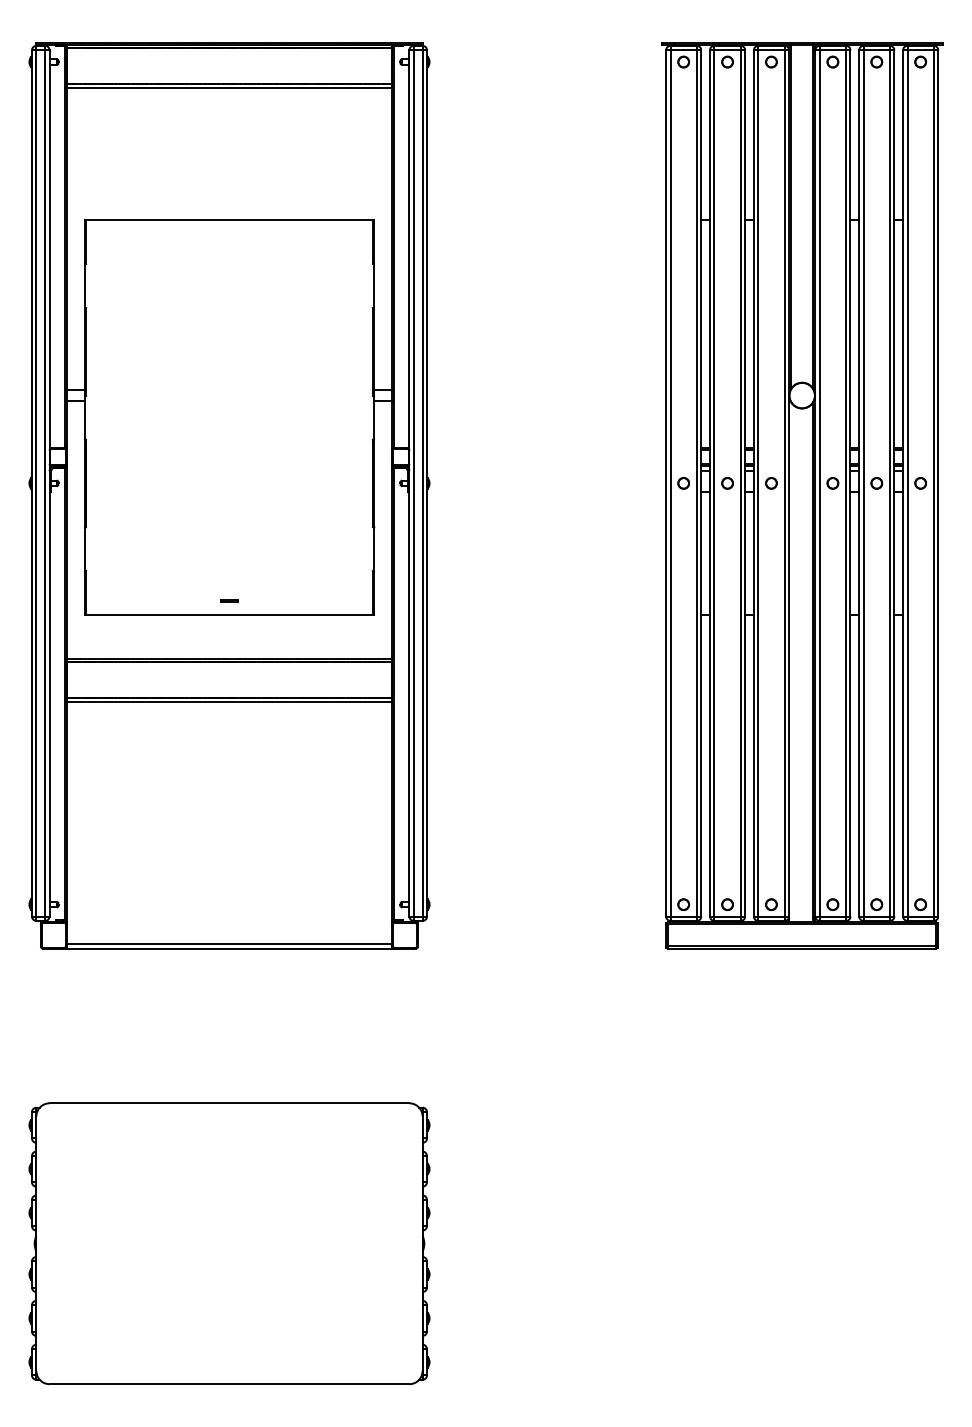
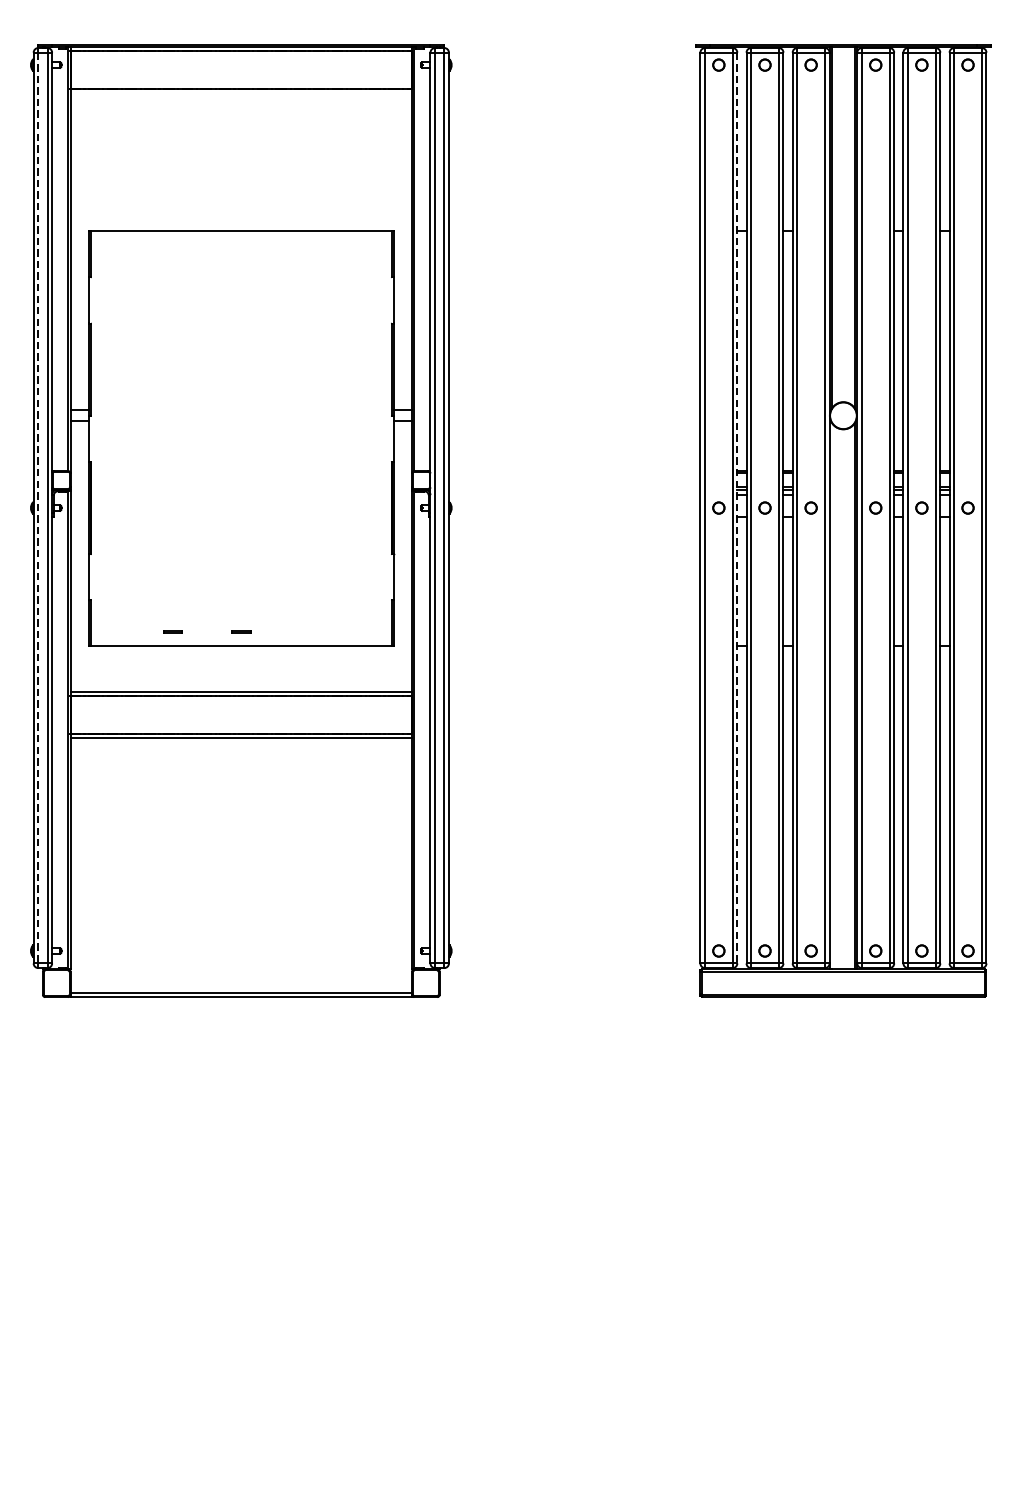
line: (229, 88) -> (241, 92), removed
line: (36, 483) -> (38, 508), solid -> dashed
line: (701, 483) -> (737, 508), solid -> dashed
line: (164, 600) -> (172, 631), added
part: (229, 1243) -> (241, 1307), removed

